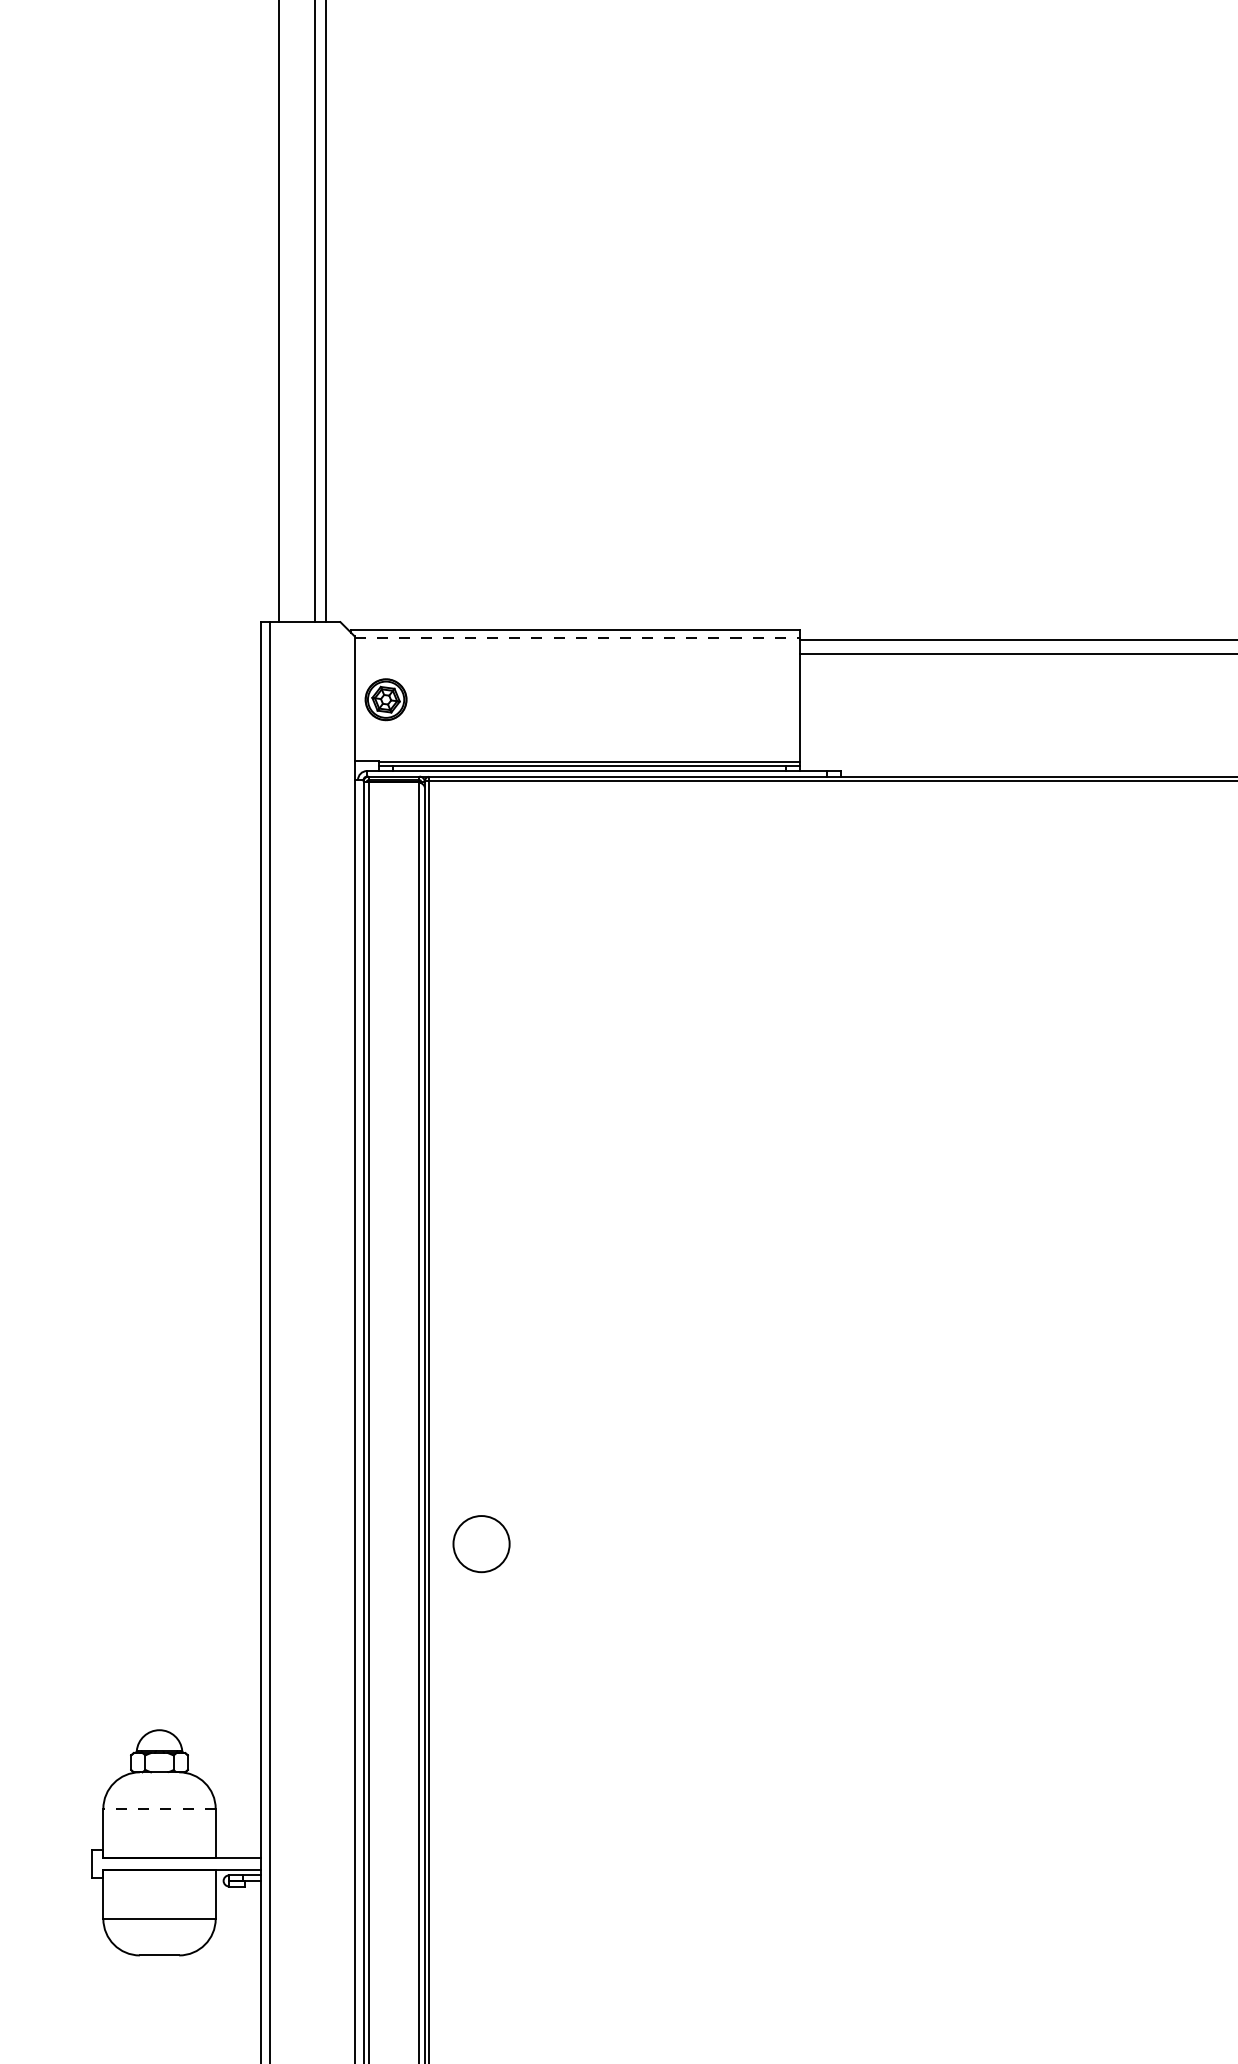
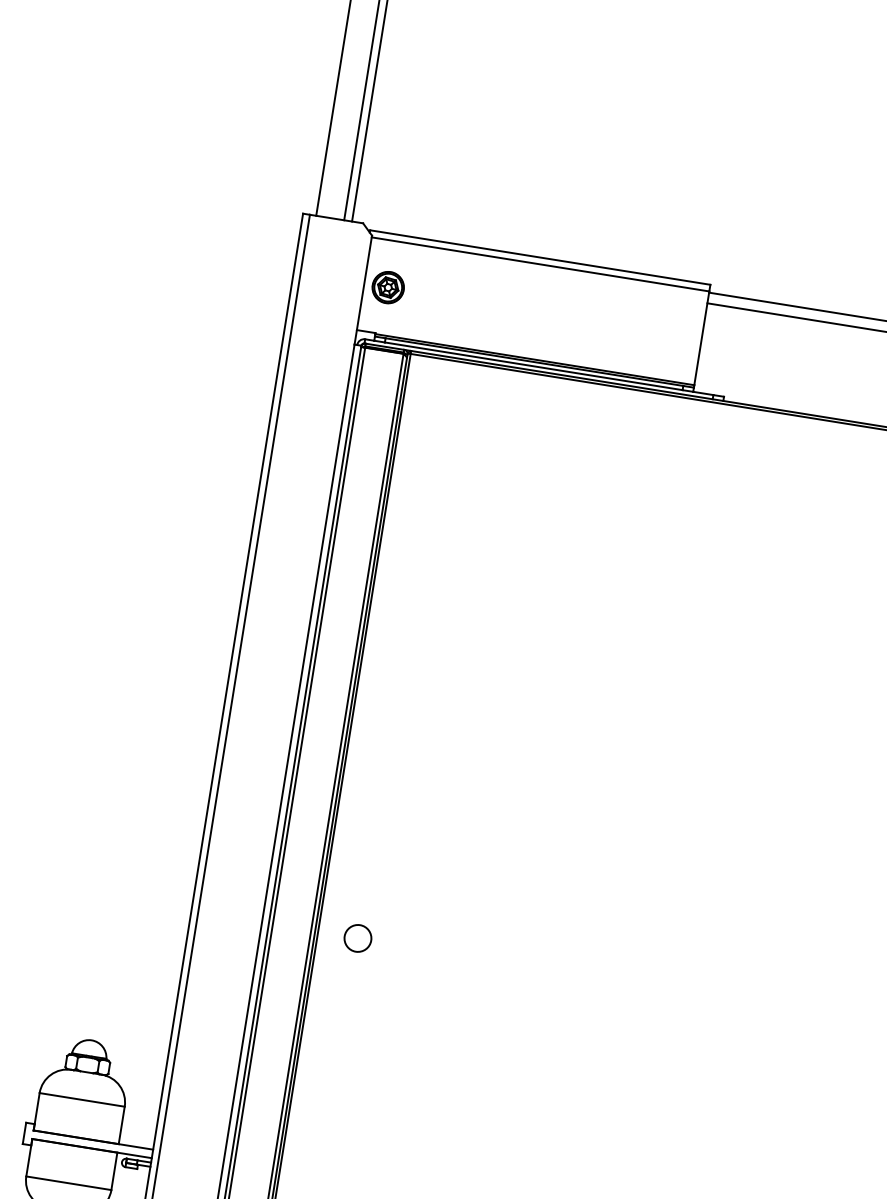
line: (577, 638) -> (540, 264), dashed -> solid
circle: (480, 1543) -> (357, 937), size x0.62
line: (159, 1808) -> (82, 1099), dashed -> solid

